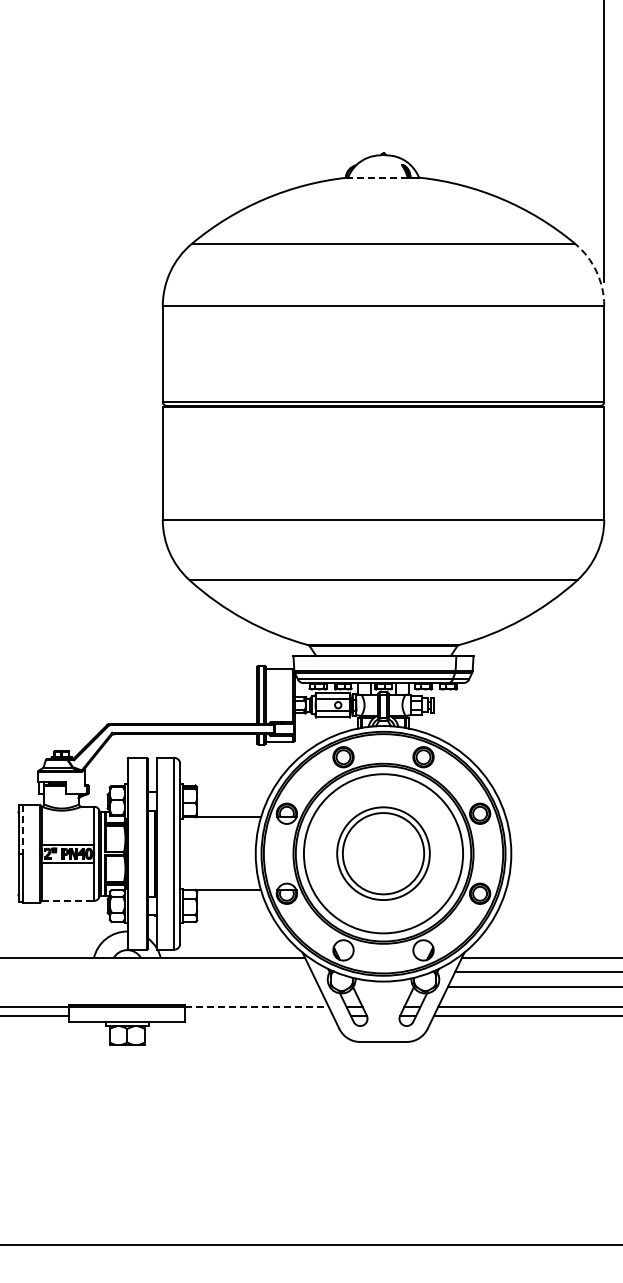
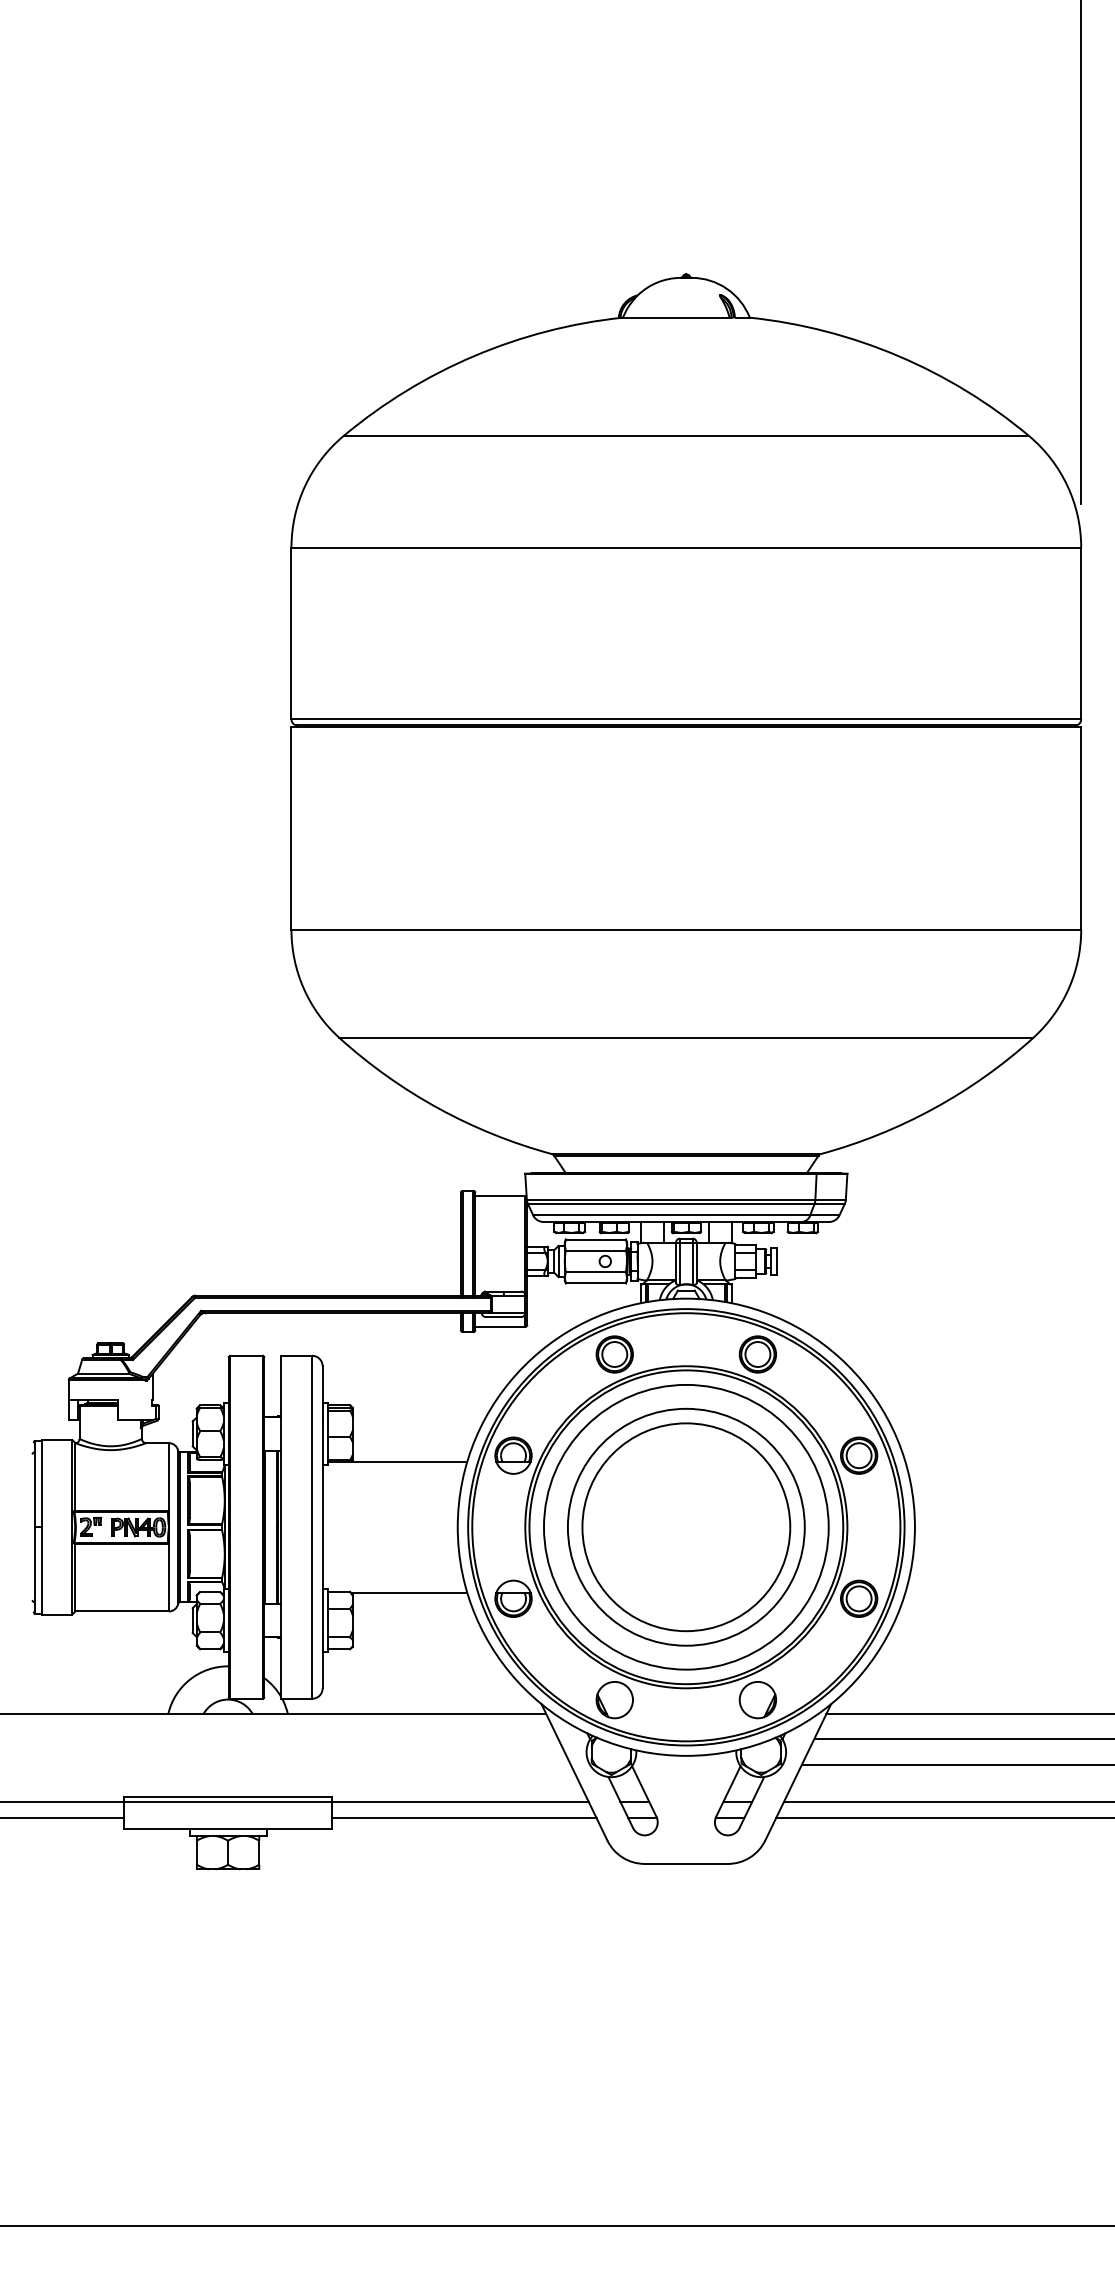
line: (377, 177) -> (675, 317), dashed -> solid
arc: (596, 271) -> (1067, 485), dashed -> solid
line: (23, 829) -> (42, 1483), dashed -> solid
part: (383, 853) -> (686, 1526), size x1.43
line: (68, 900) -> (122, 1610), dashed -> solid
line: (257, 1007) -> (460, 1802), dashed -> solid
line: (259, 1016) -> (464, 1818), added

